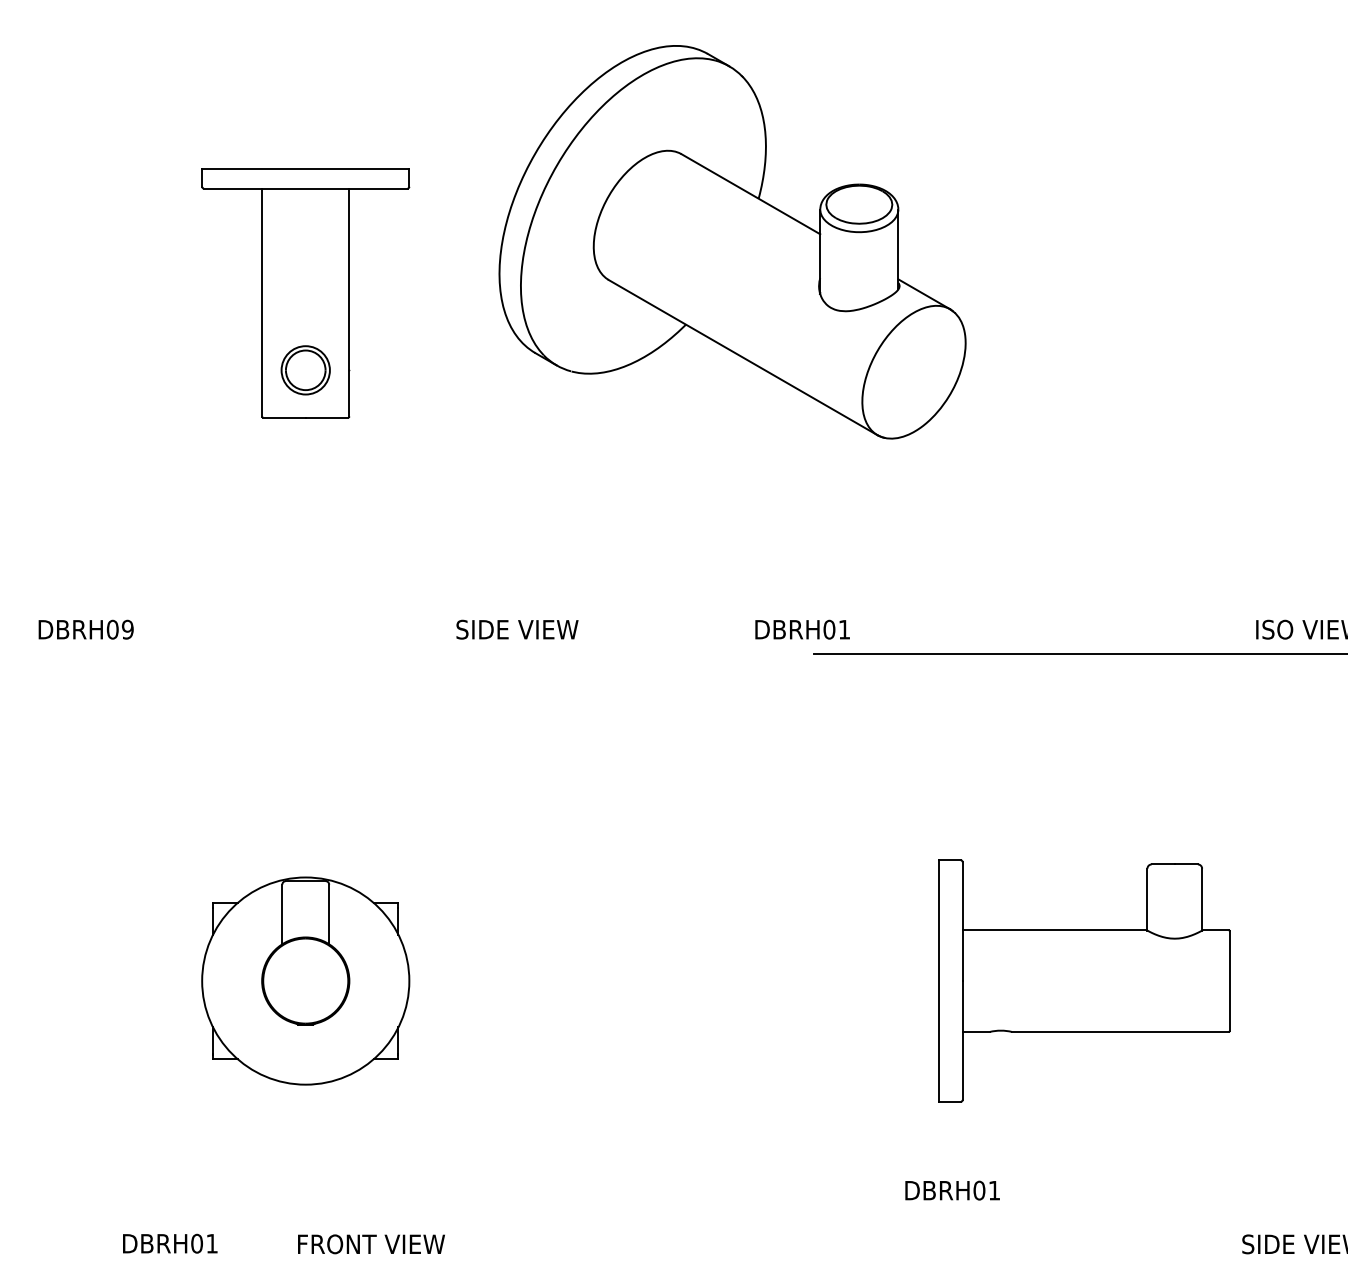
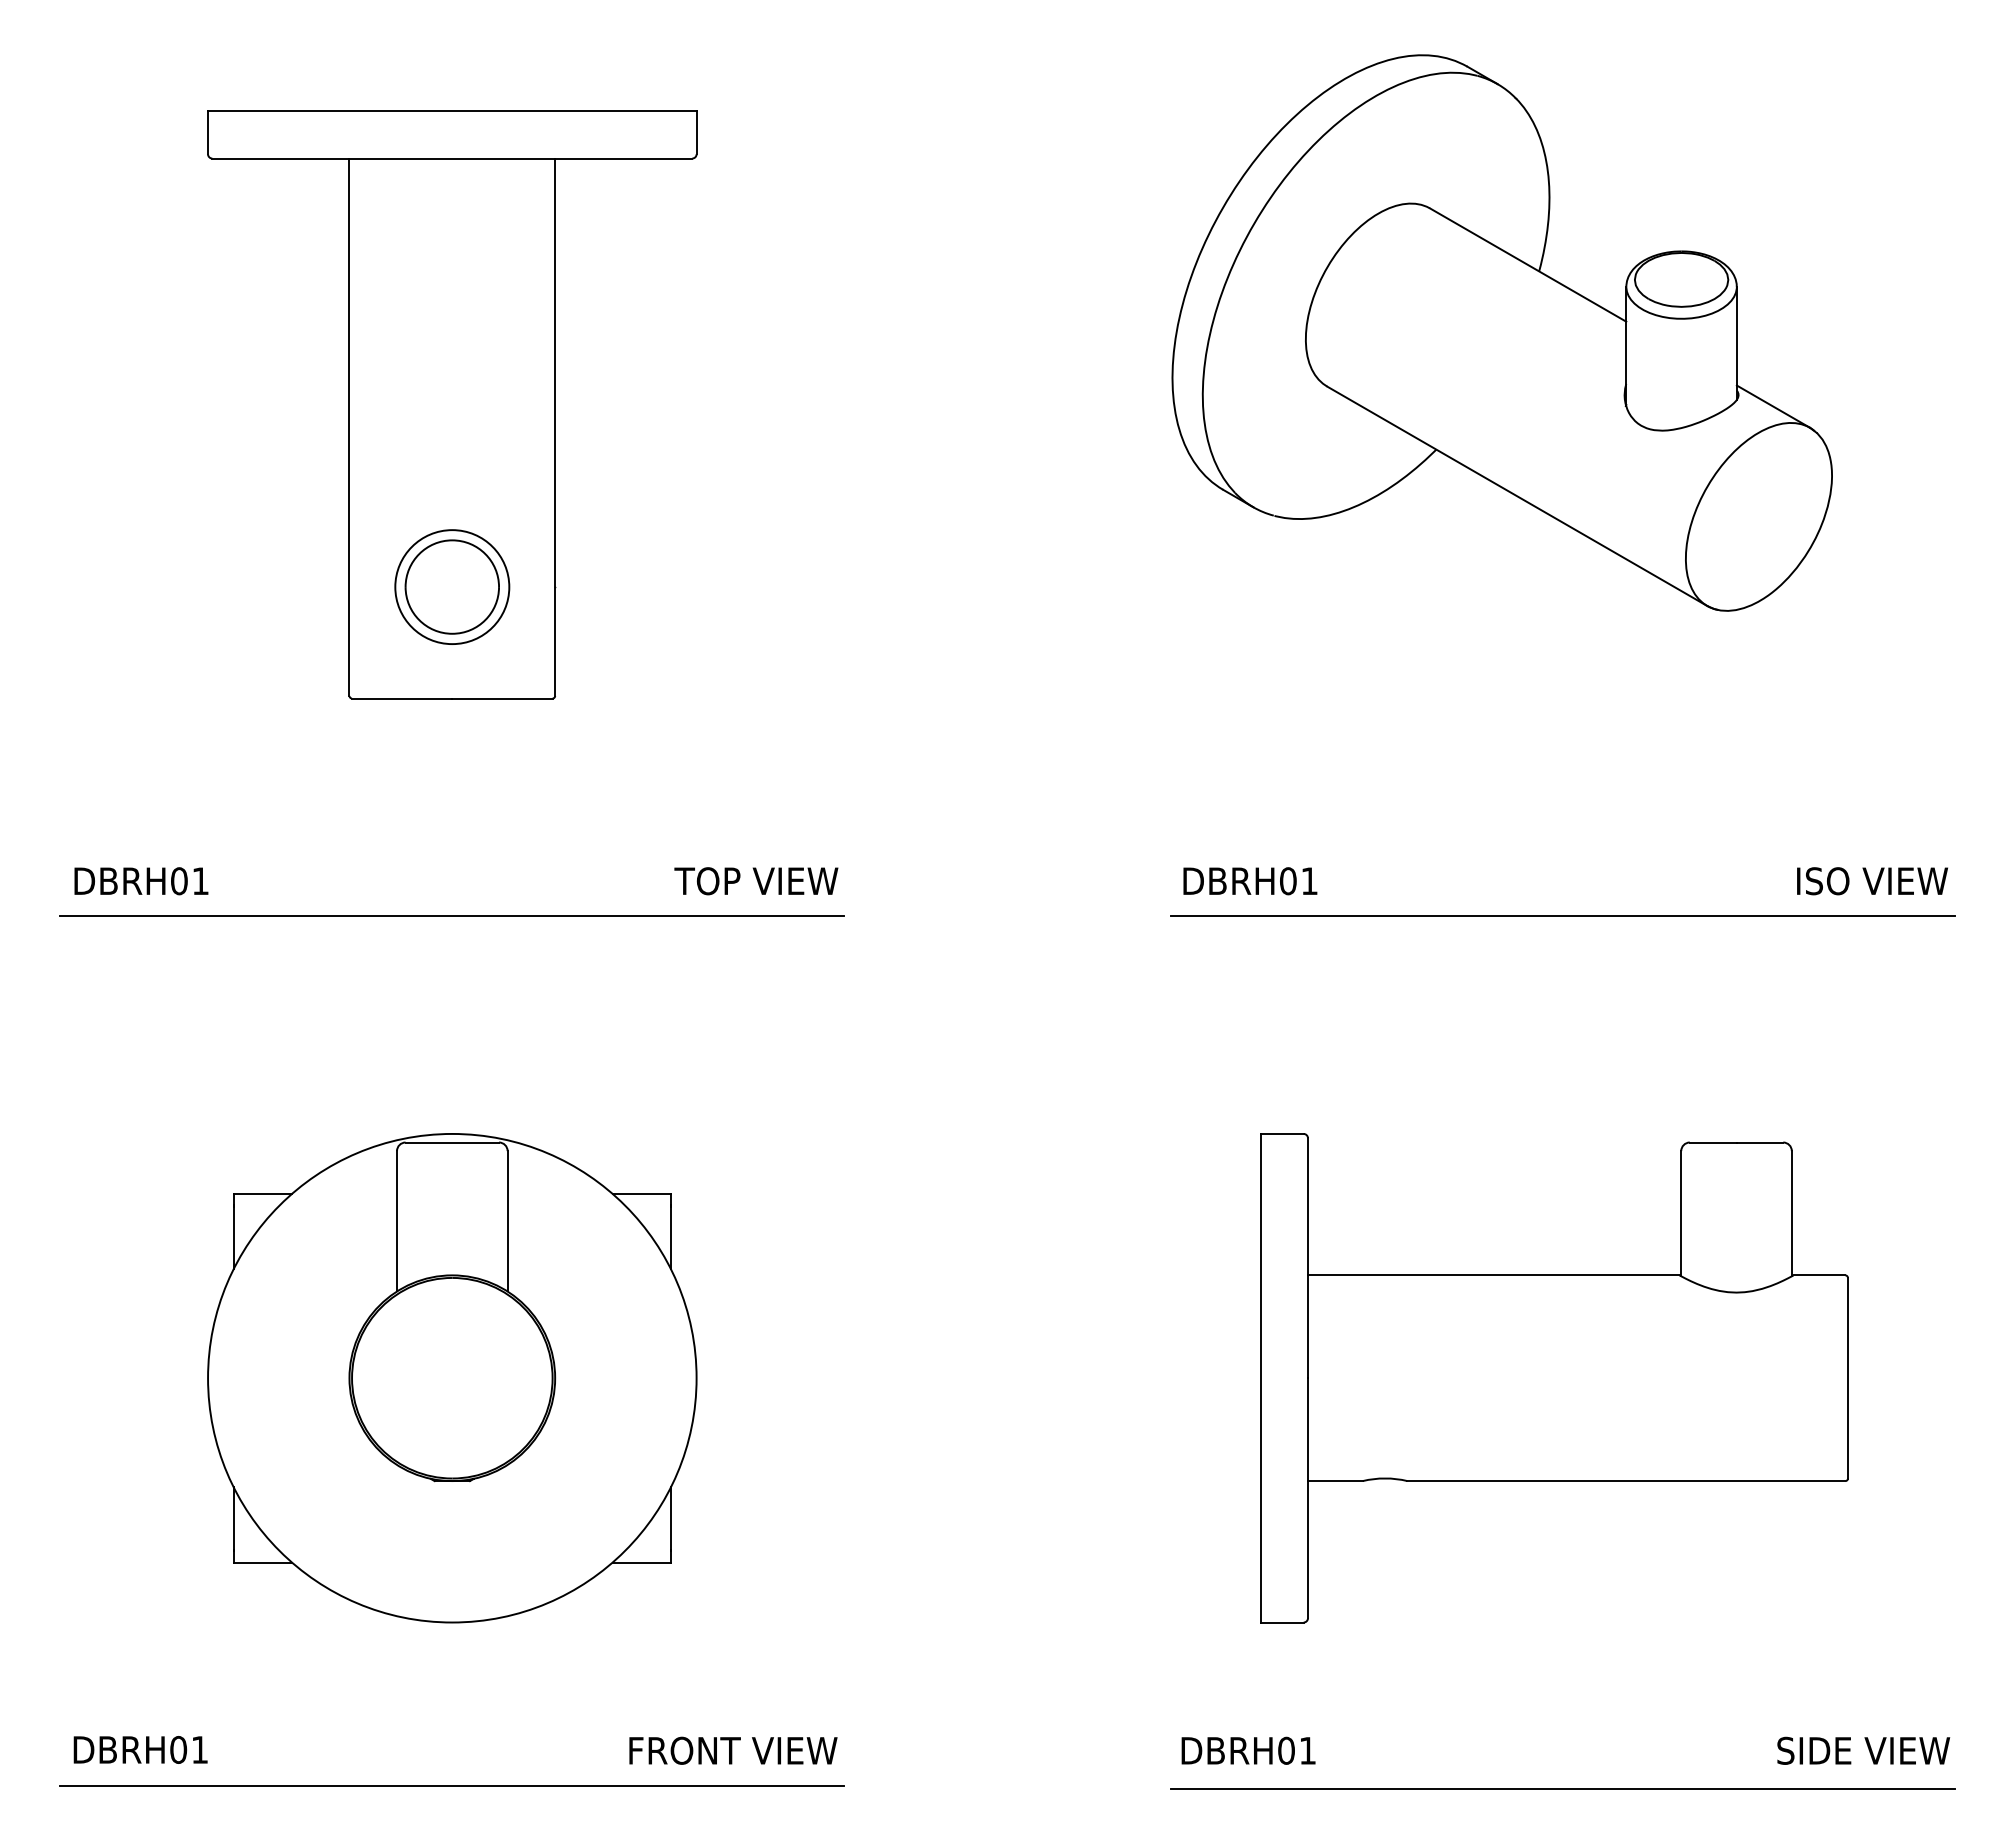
part: (732, 241) -> (1501, 332), moved
part: (305, 292) -> (452, 404), size x1.67
text: (127, 629) -> (200, 881), DBRH09 -> DBRH01
text: (482, 629) -> (702, 881), SIDE VIEW -> TOP VIEW
text: (802, 629) -> (1250, 881), moved
line: (305, 654) -> (452, 916), added
part: (305, 981) -> (452, 1378), size x1.67
part: (1084, 981) -> (1554, 1378), size x1.43
text: (952, 1190) -> (1248, 1750), moved
text: (170, 1243) -> (140, 1749), moved
text: (371, 1244) -> (733, 1750), moved

